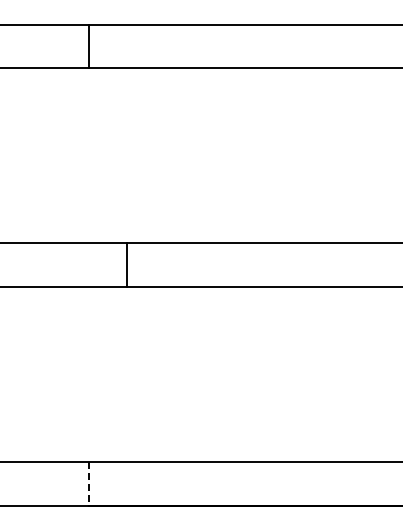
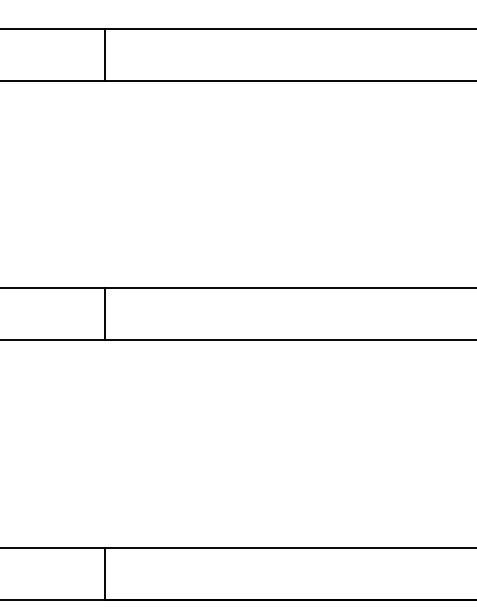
line: (126, 265) -> (104, 314), moved
line: (88, 484) -> (104, 573), dashed -> solid

